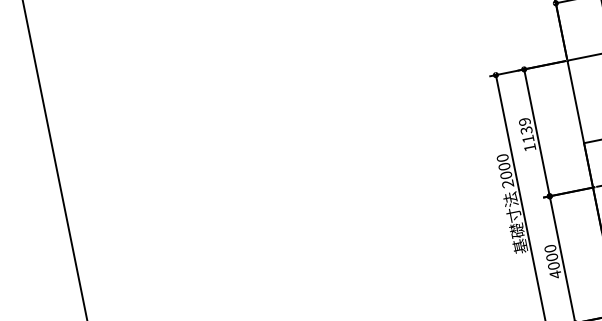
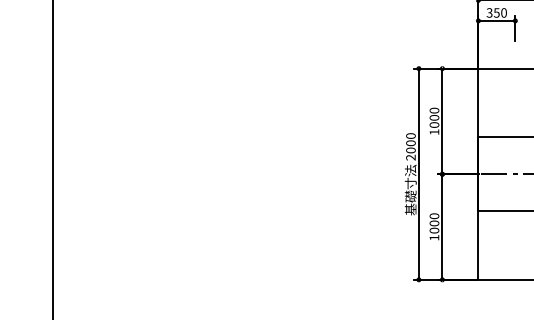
text: (526, 130) -> (434, 117), 1139 -> 1000
text: (555, 274) -> (434, 237), 4000 -> 1000

